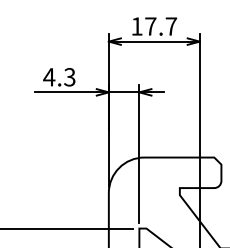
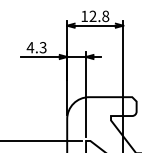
text: (161, 26) -> (99, 16), 17.7 -> 12.8

